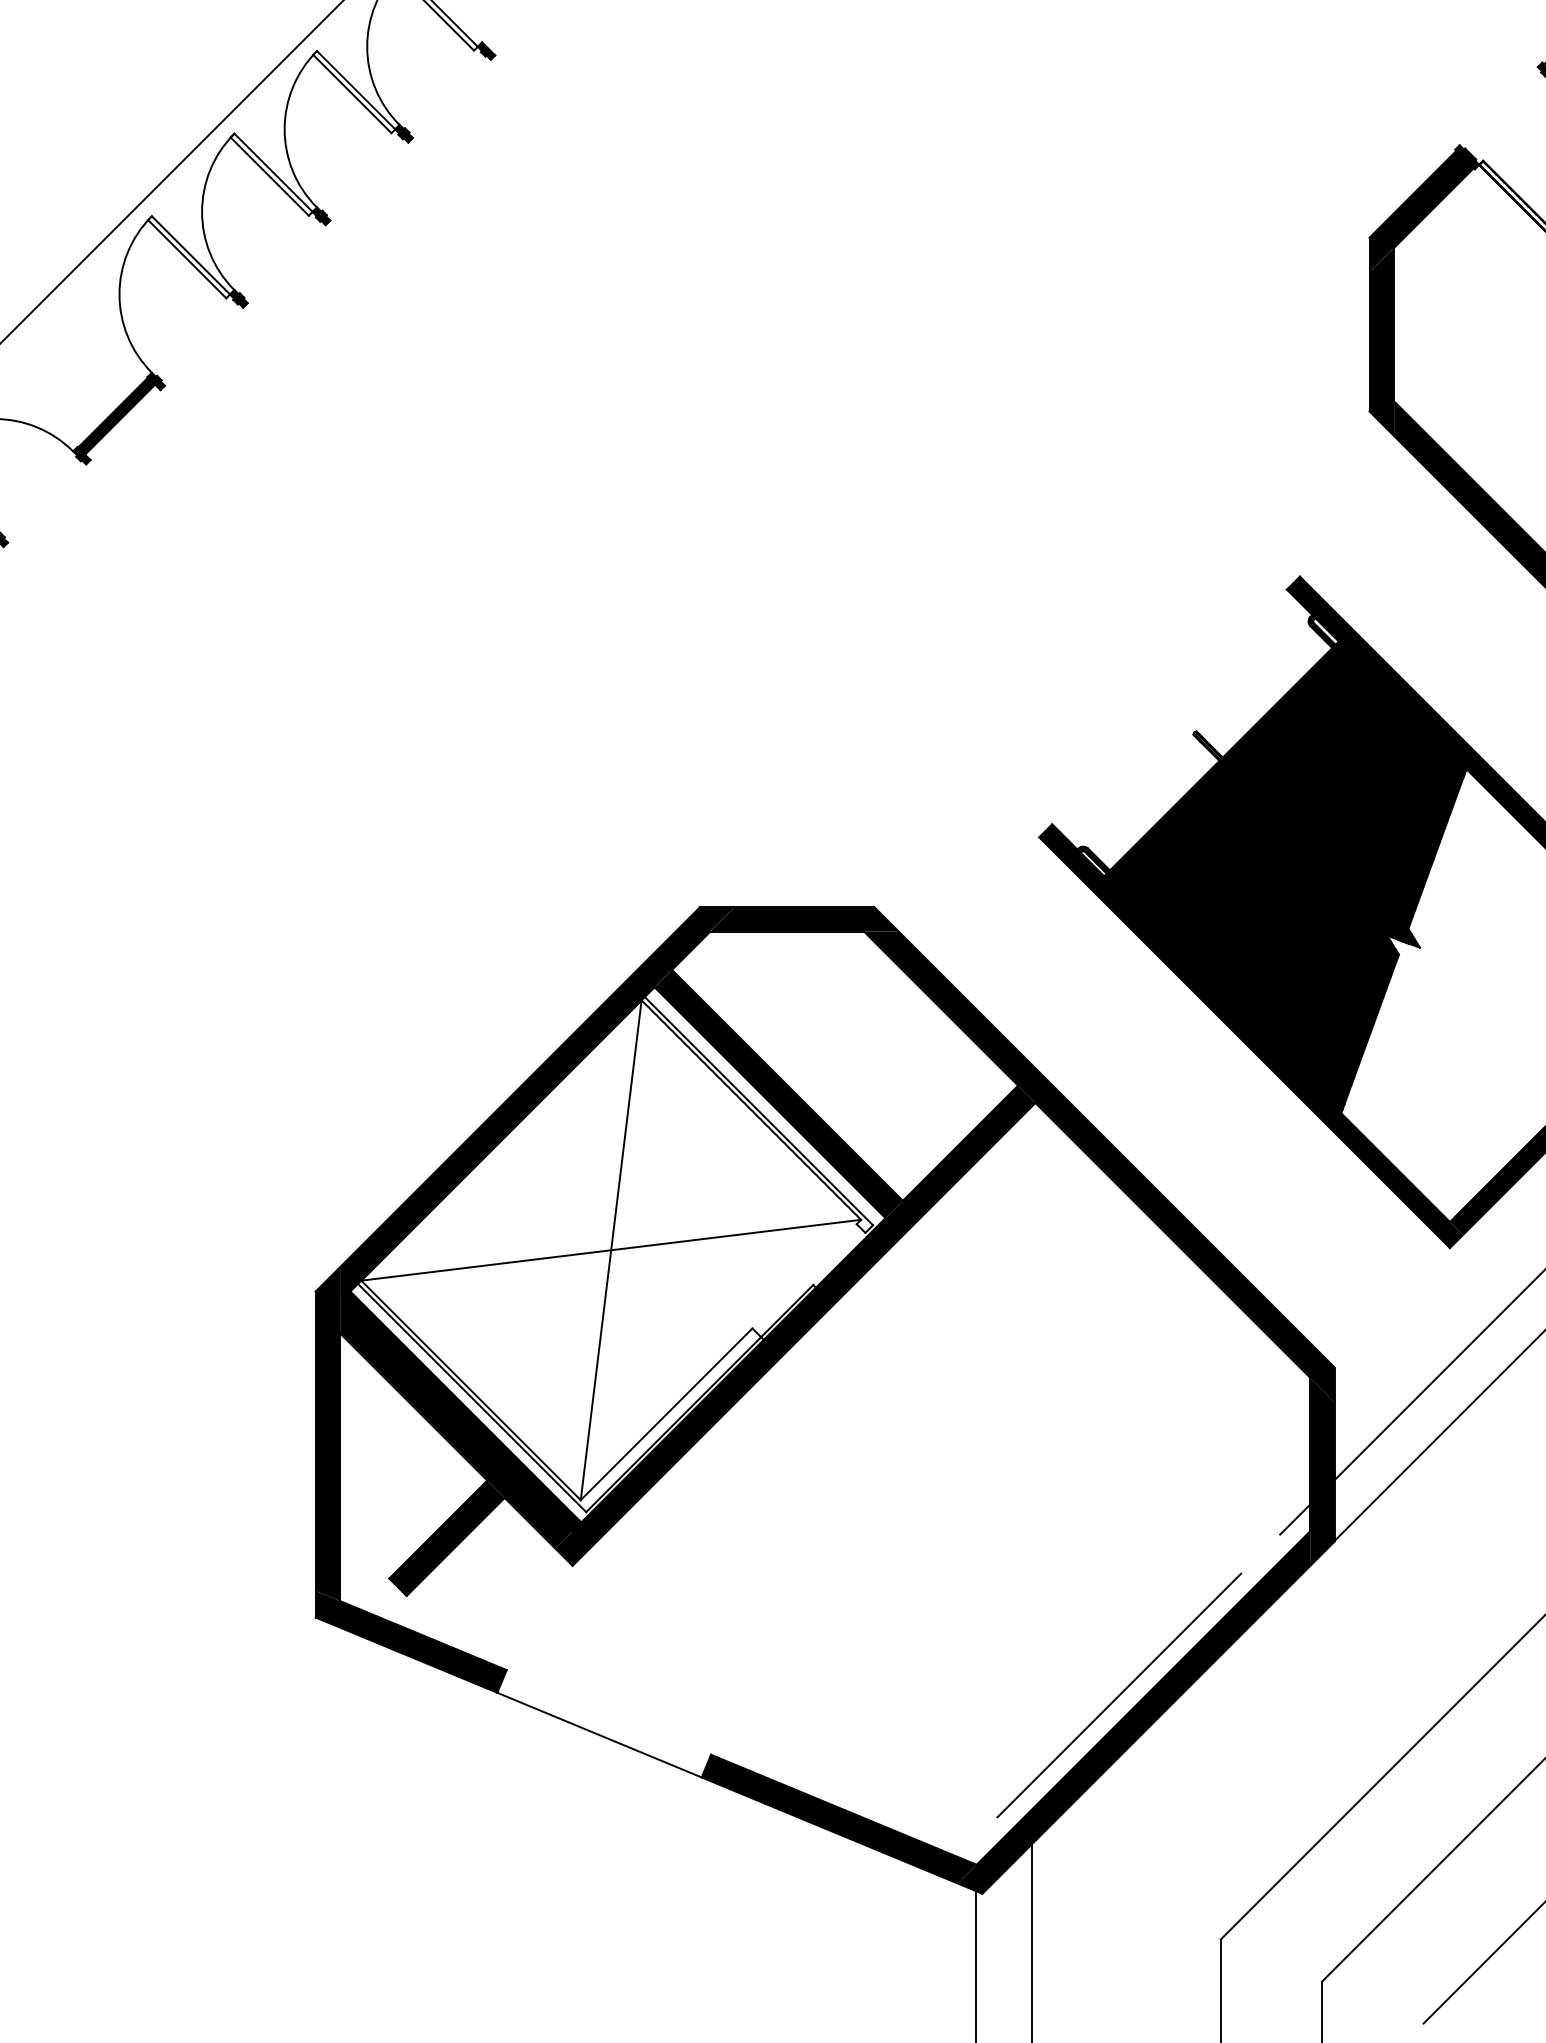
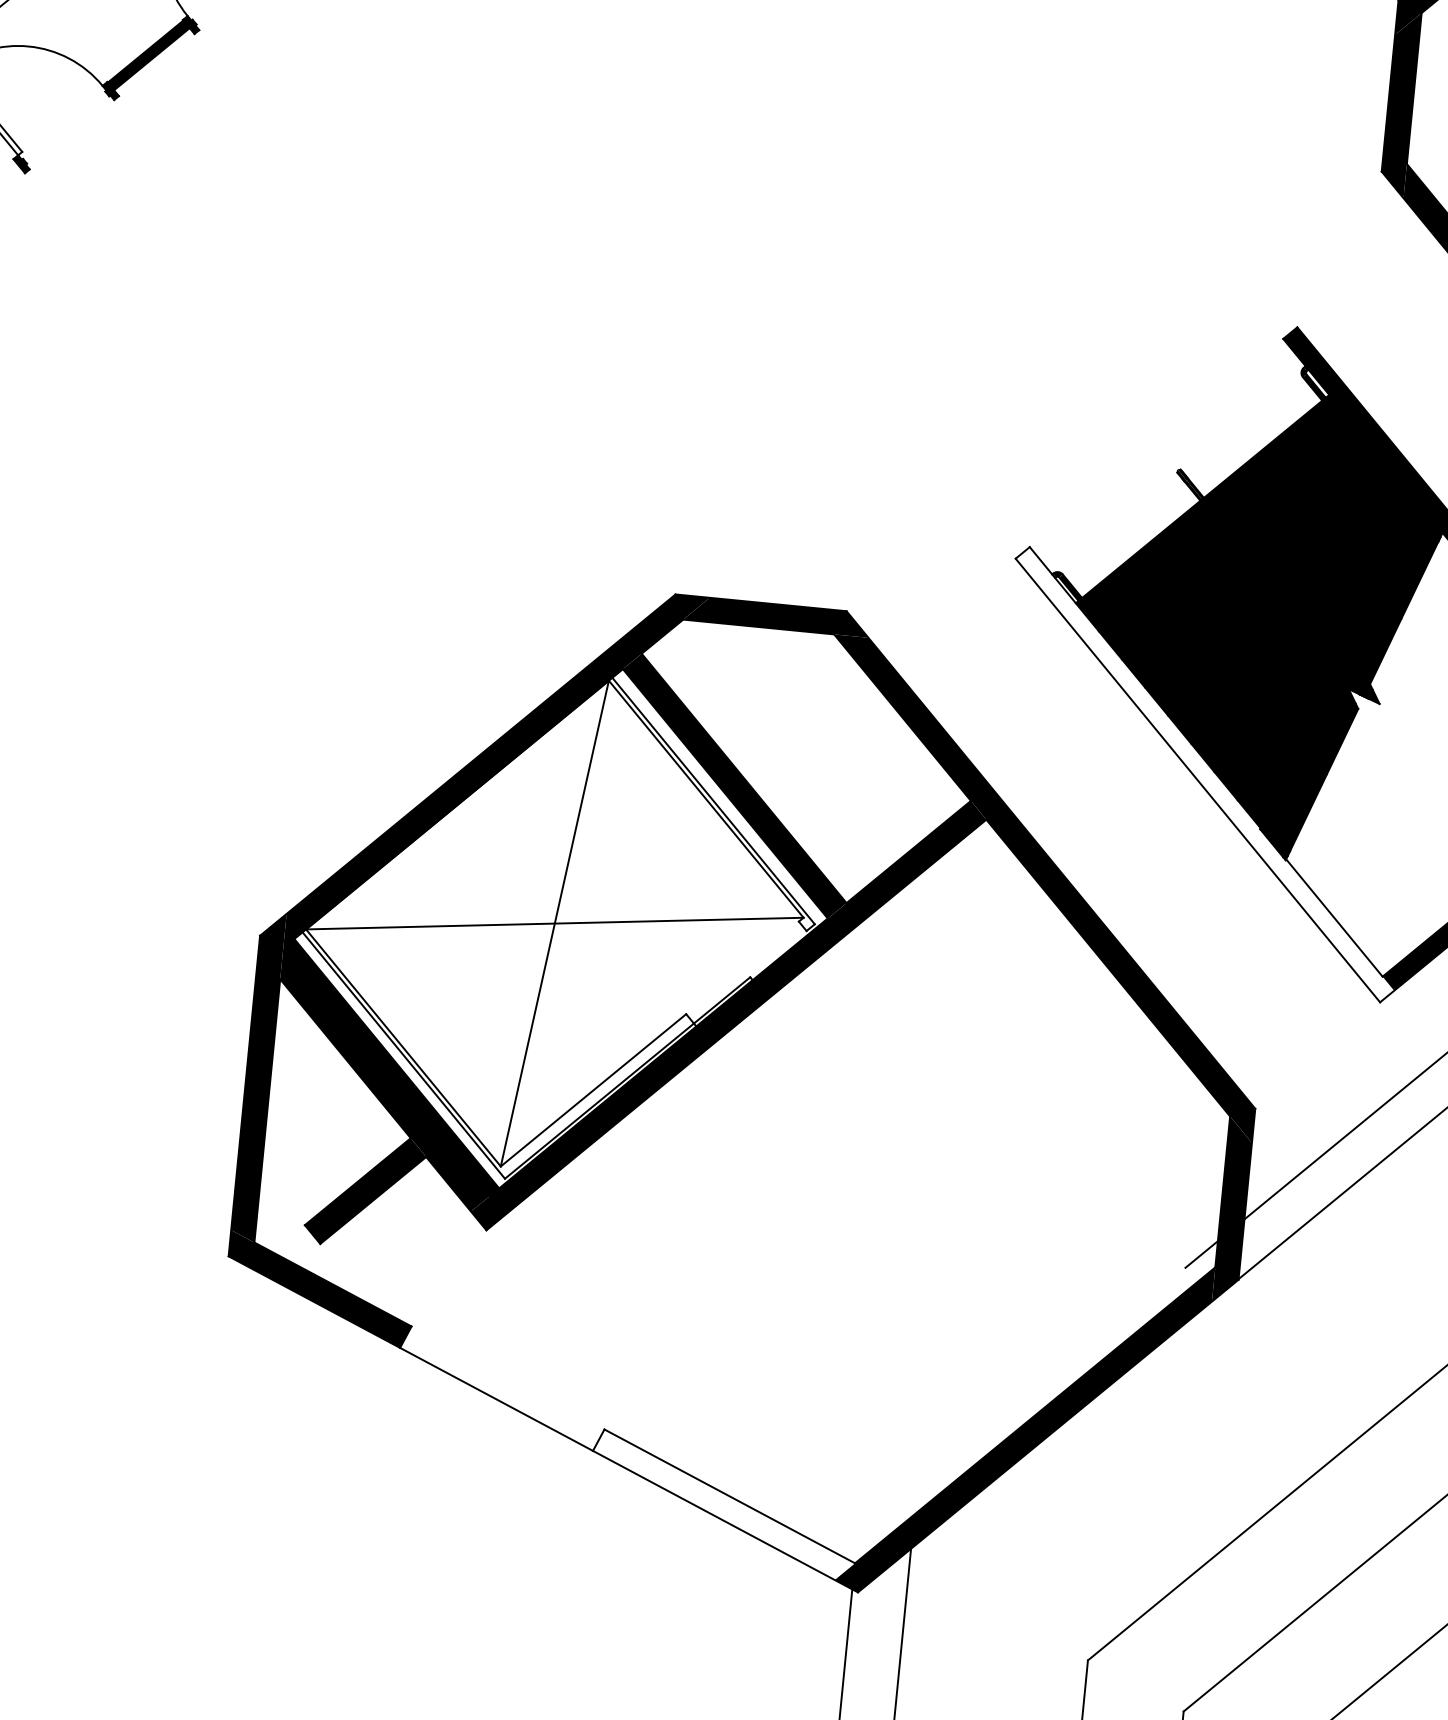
fill: (1250, 1036) -> (1204, 774), removed
line: (1119, 1695) -> (1011, 1410), removed
fill: (838, 1818) -> (723, 1504), removed

